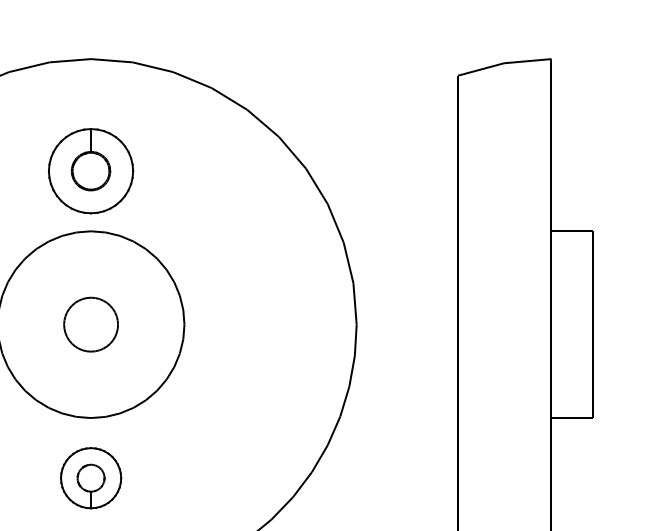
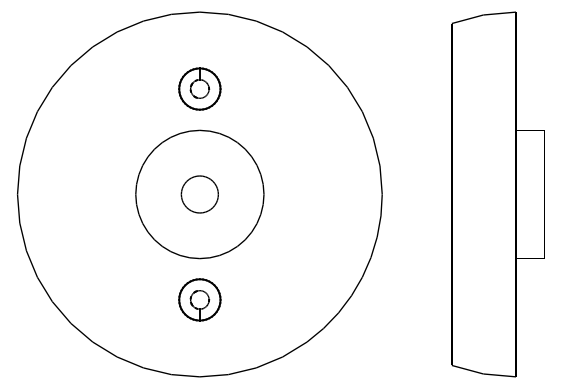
part: (90, 170) -> (199, 88), size x0.71

